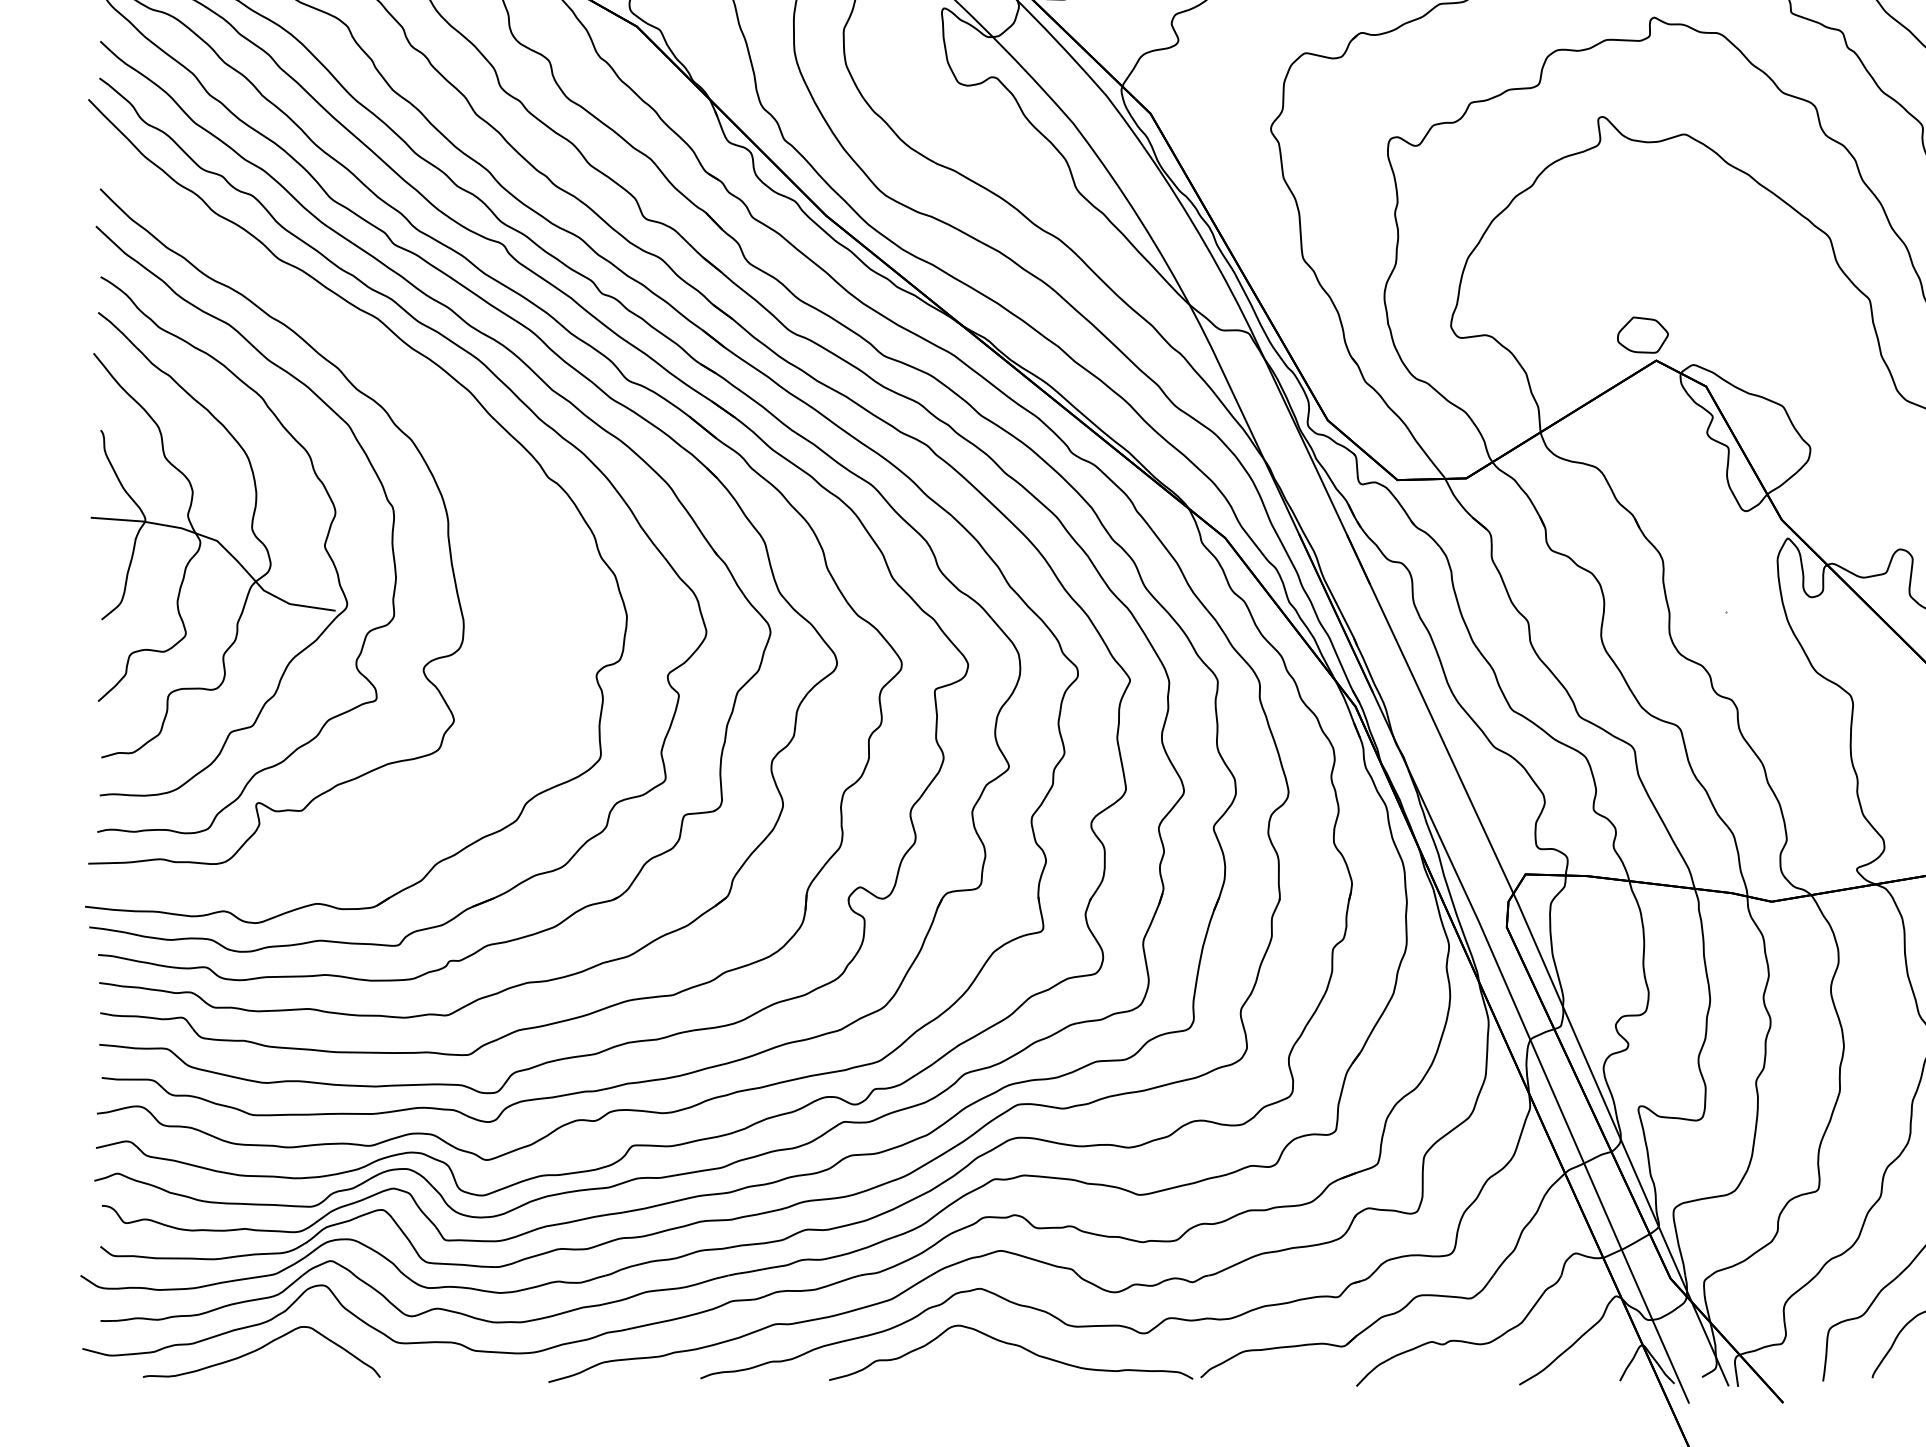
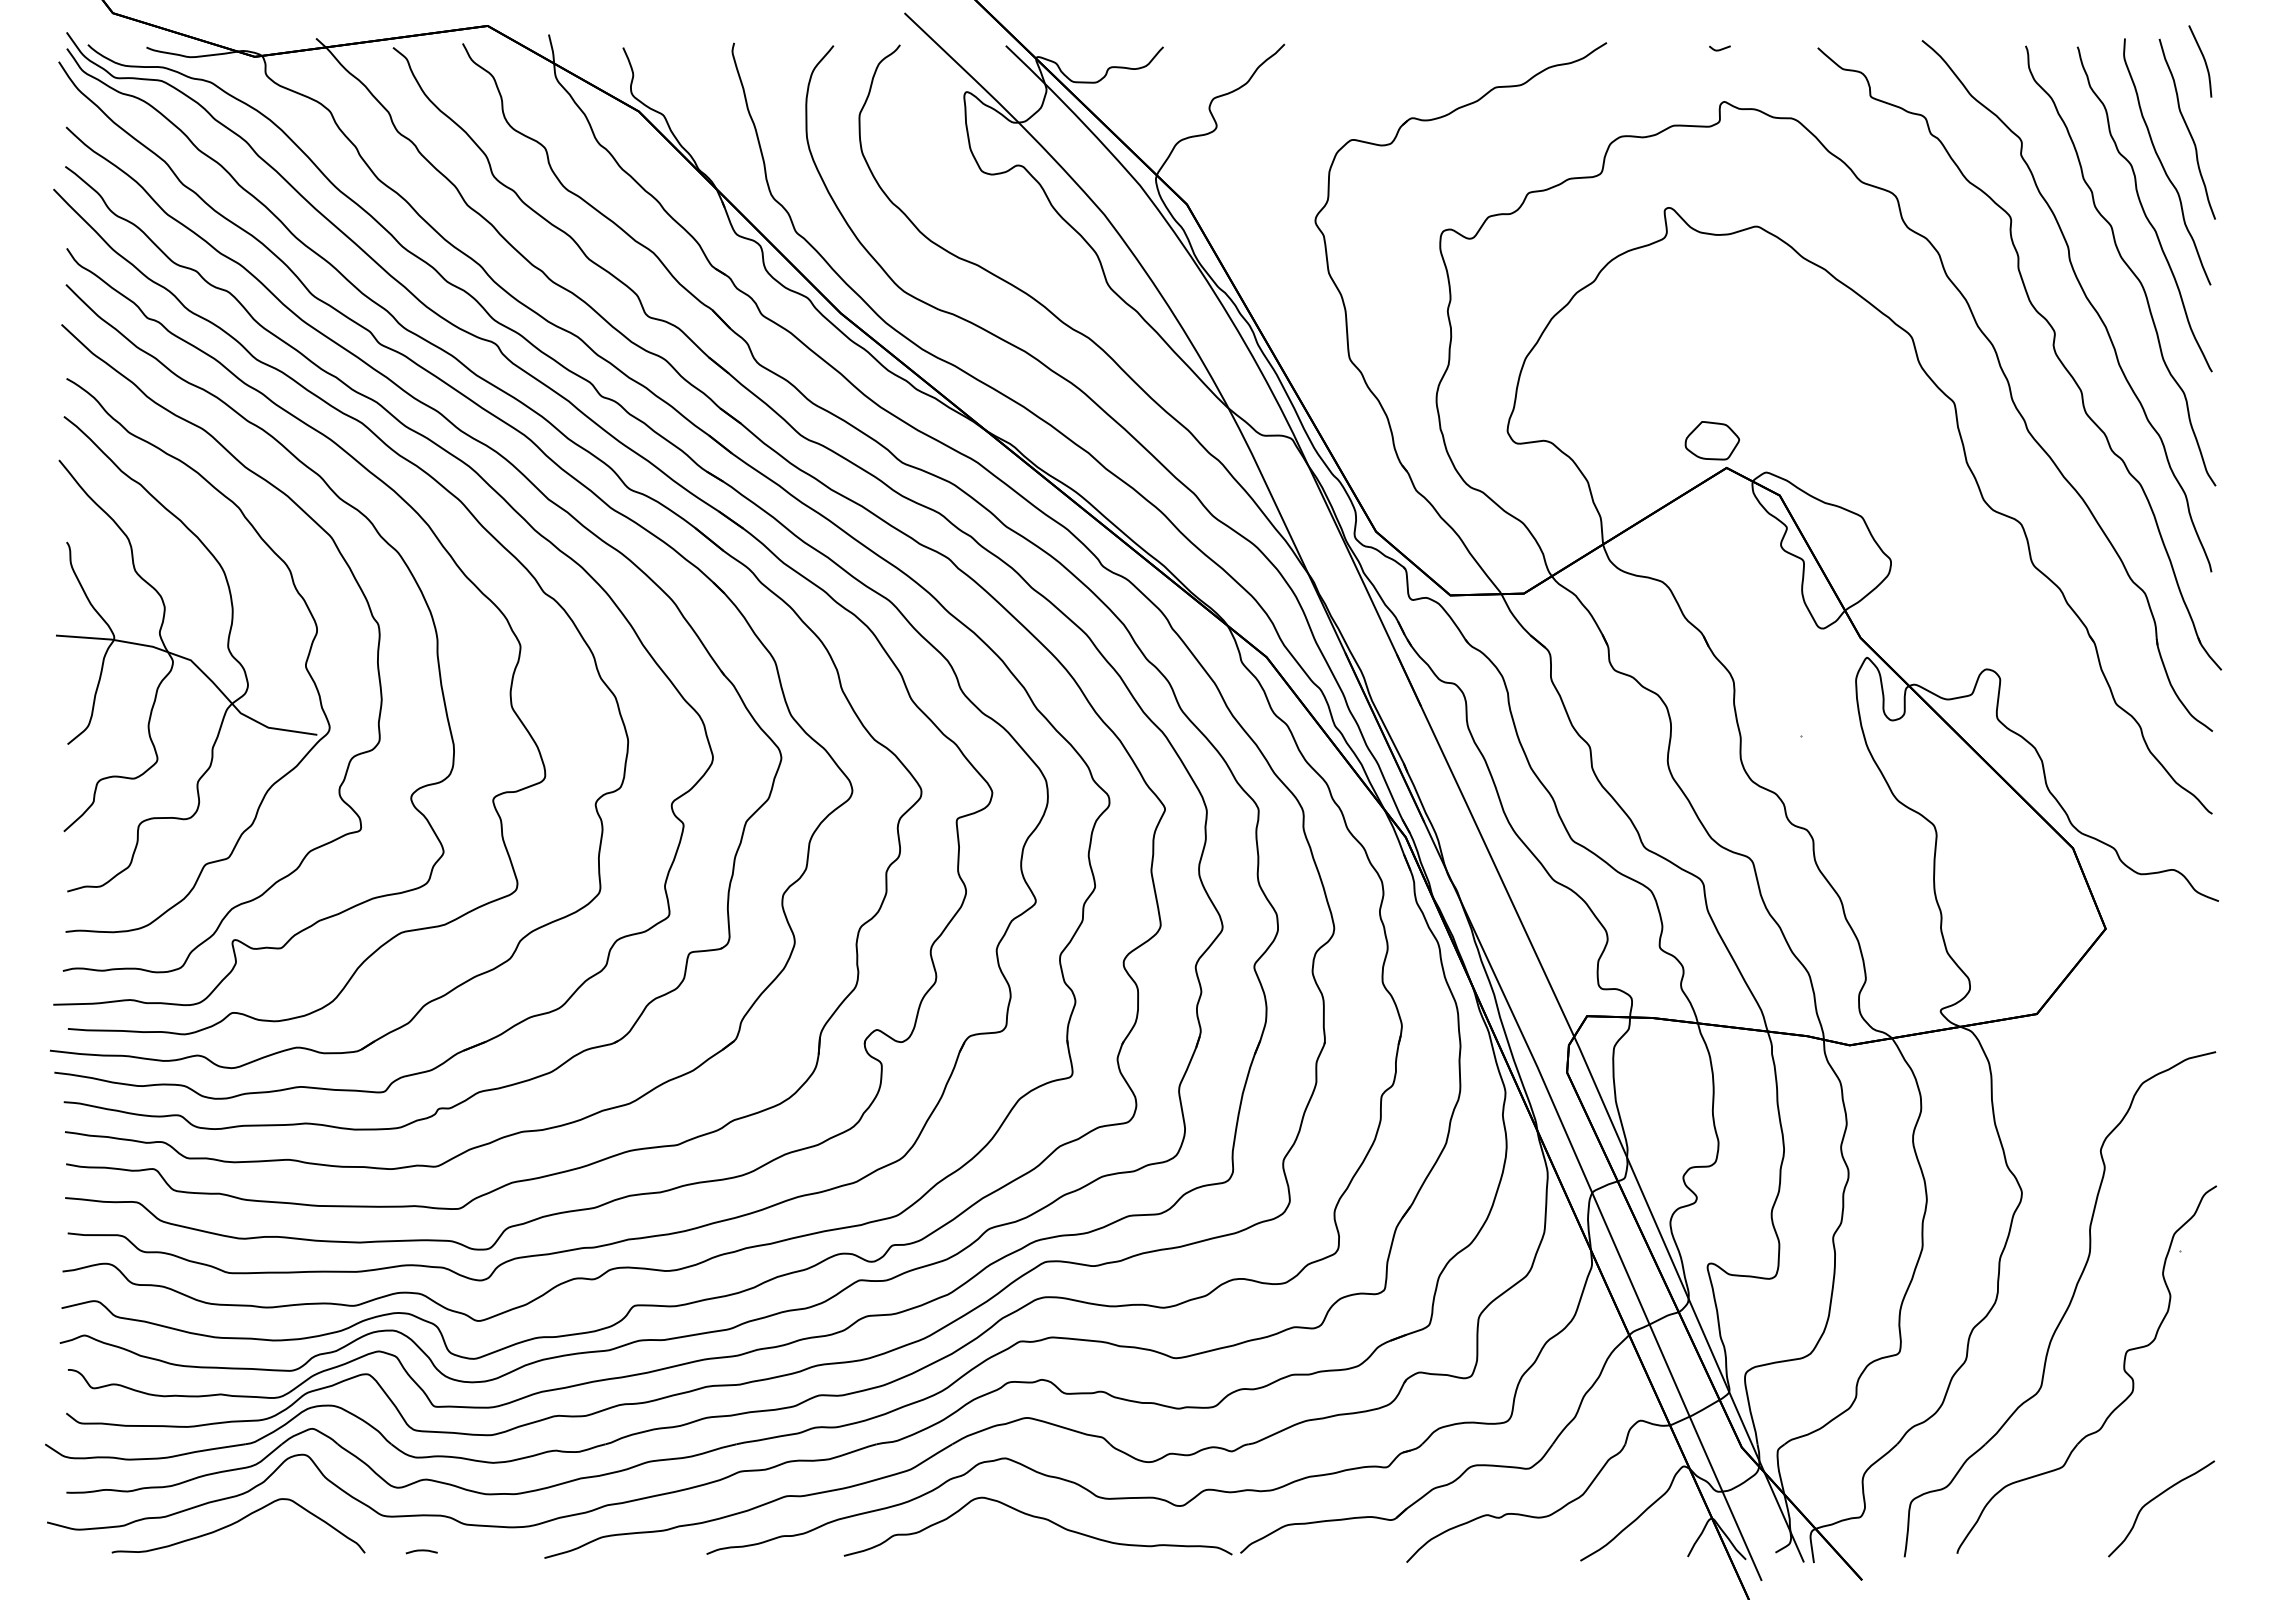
curve: (452, 434) -> (441, 546), added
curve: (433, 1376) -> (421, 1551), added

